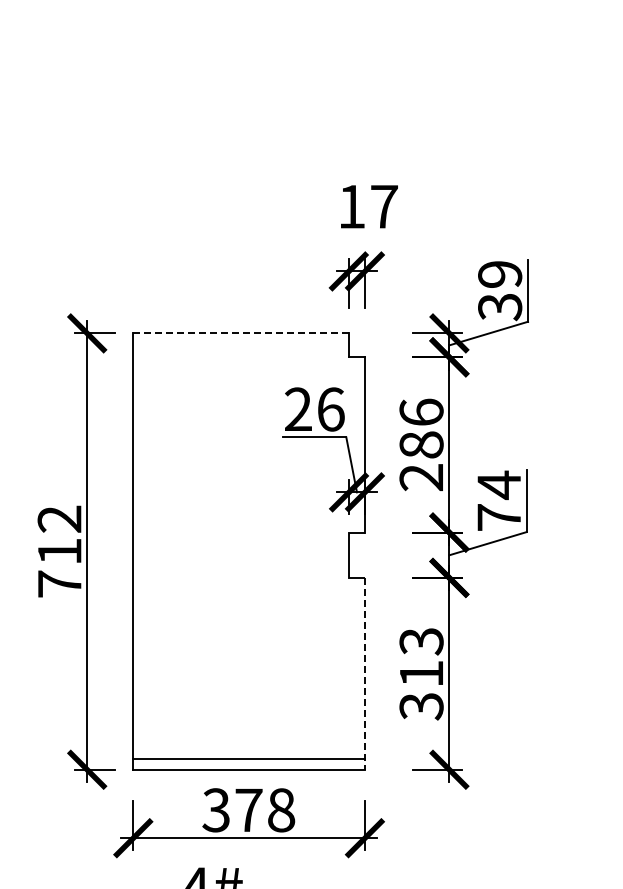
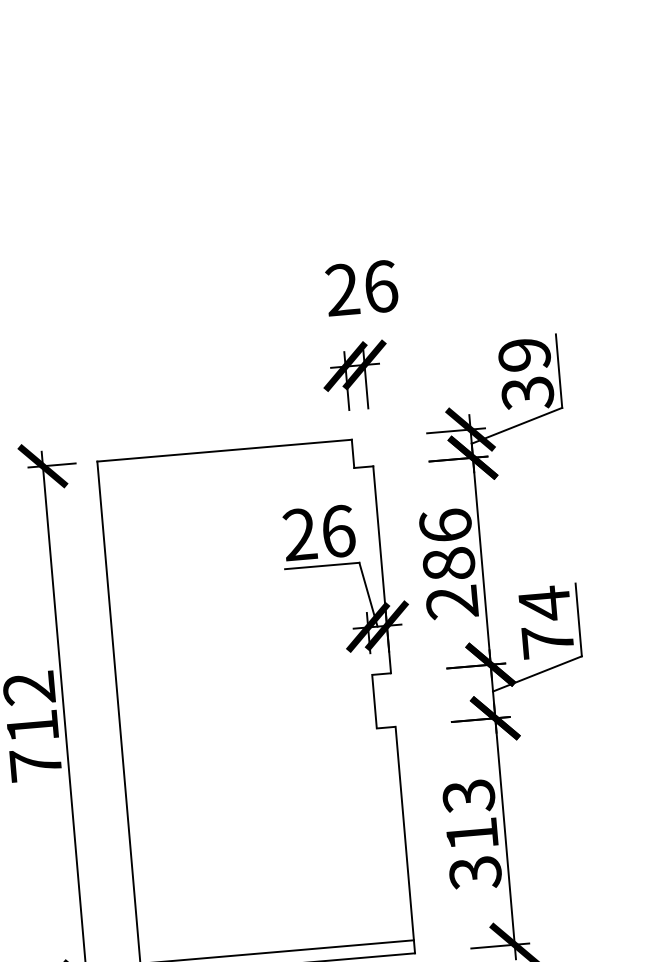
text: (368, 206) -> (362, 287), 17 -> 26
line: (241, 333) -> (225, 450), dashed -> solid
line: (364, 673) -> (404, 839), dashed -> solid

